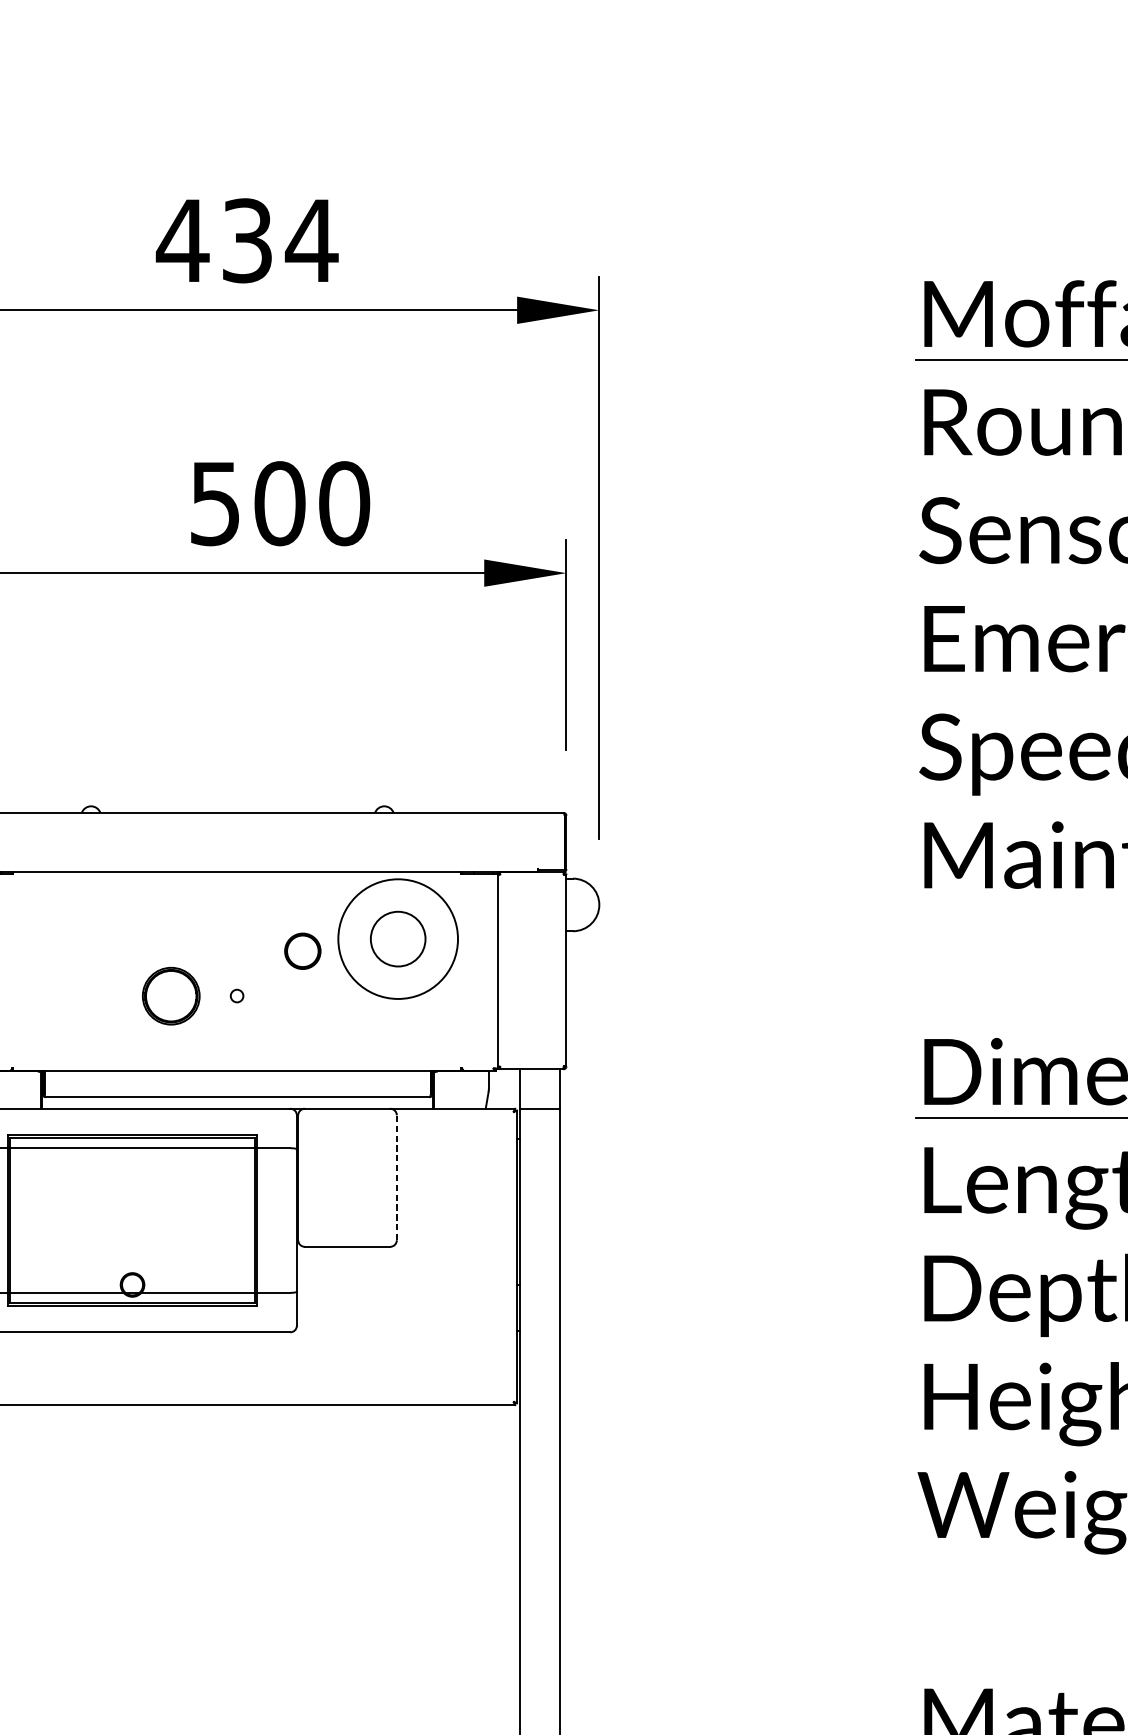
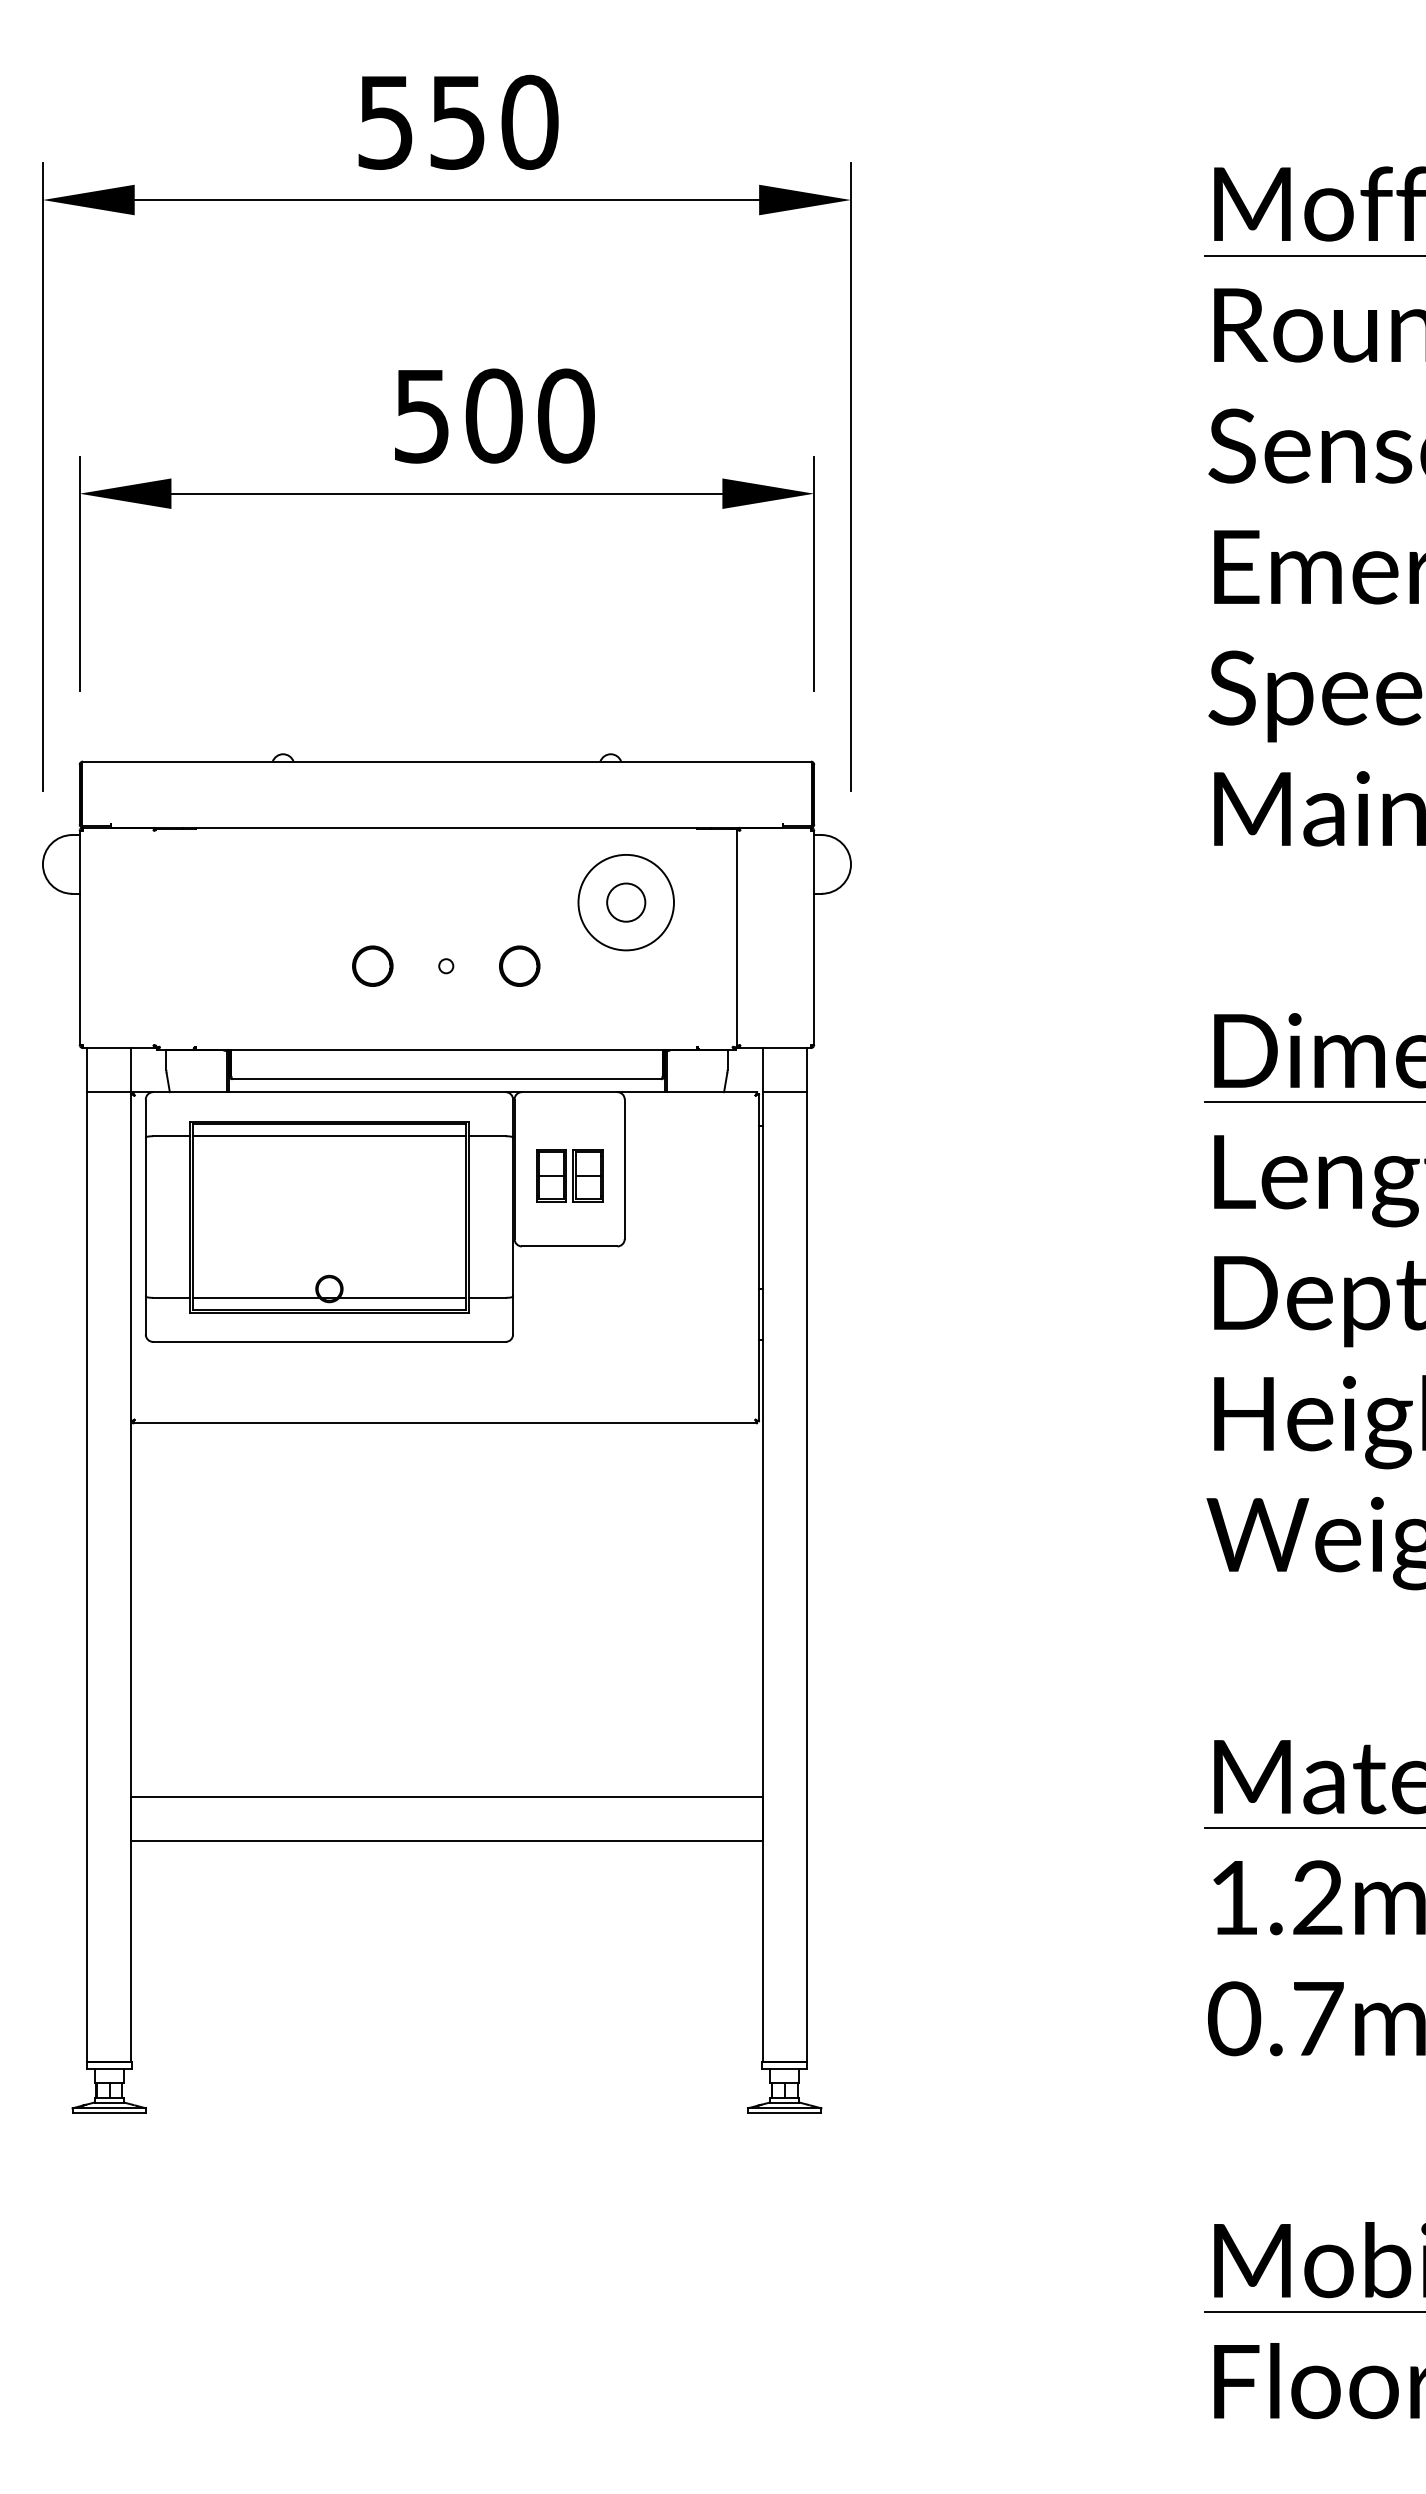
text: (247, 240) -> (457, 121), 434 -> 550
circle: (398, 939) -> (626, 902), size x0.62
circle: (398, 939) -> (626, 902), size x0.71
part: (302, 950) -> (519, 965), moved
part: (171, 995) -> (372, 965), size x0.62
line: (396, 1177) -> (624, 1169), dashed -> solid
part: (347, 1183) -> (569, 1175), added

